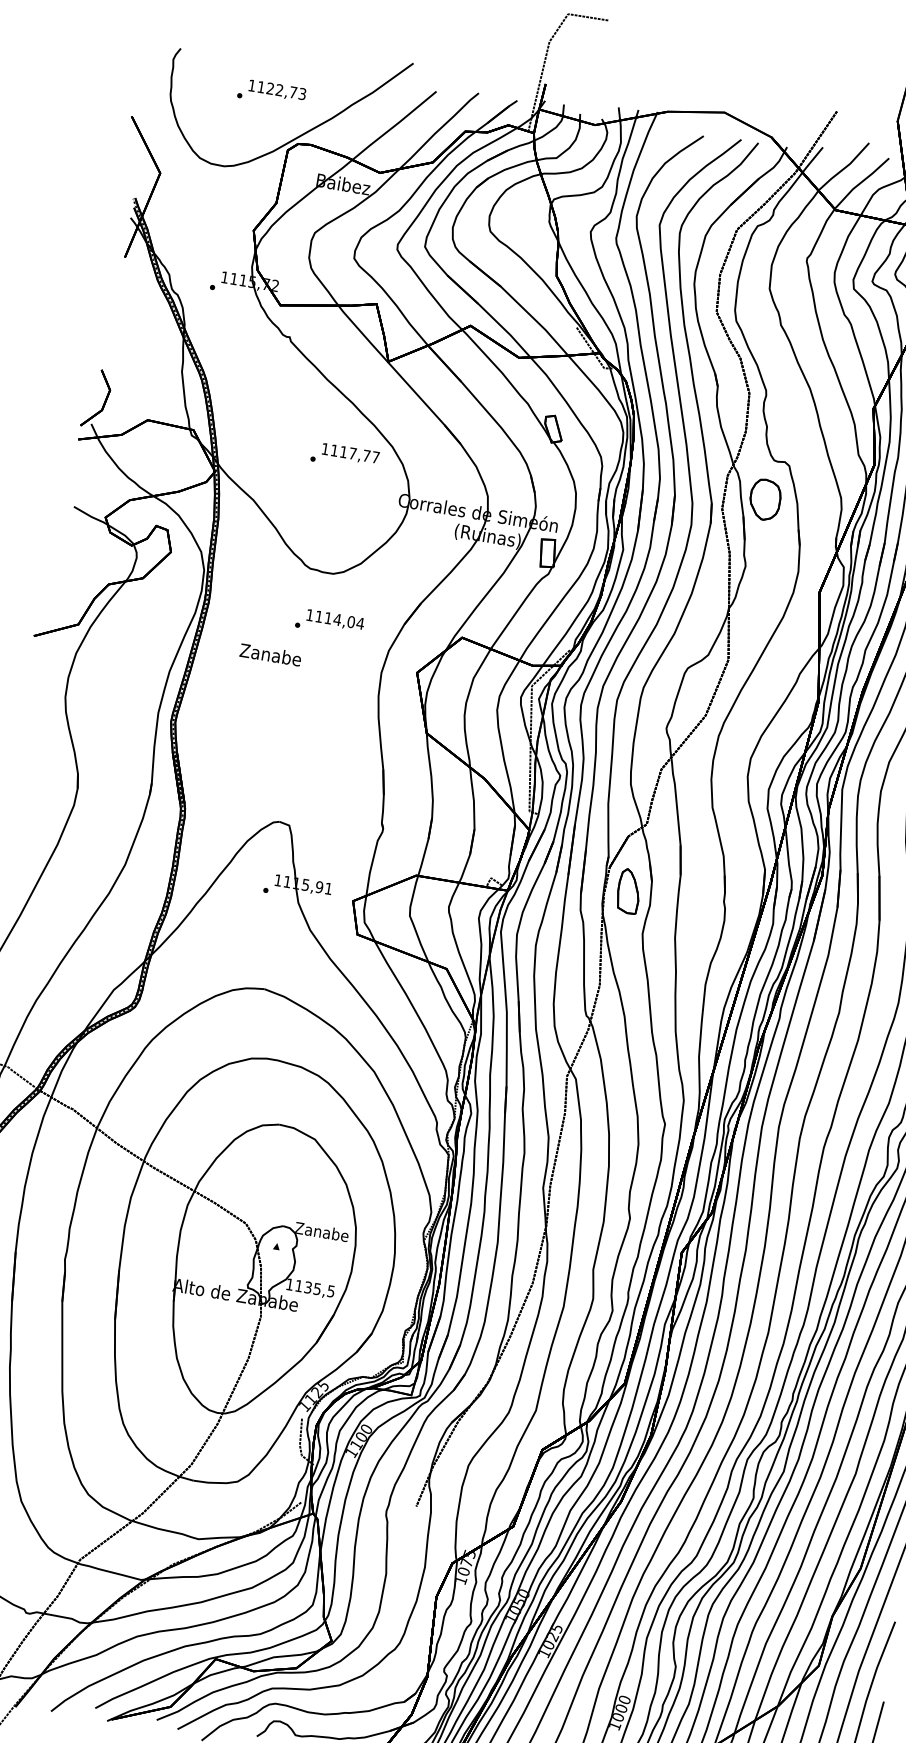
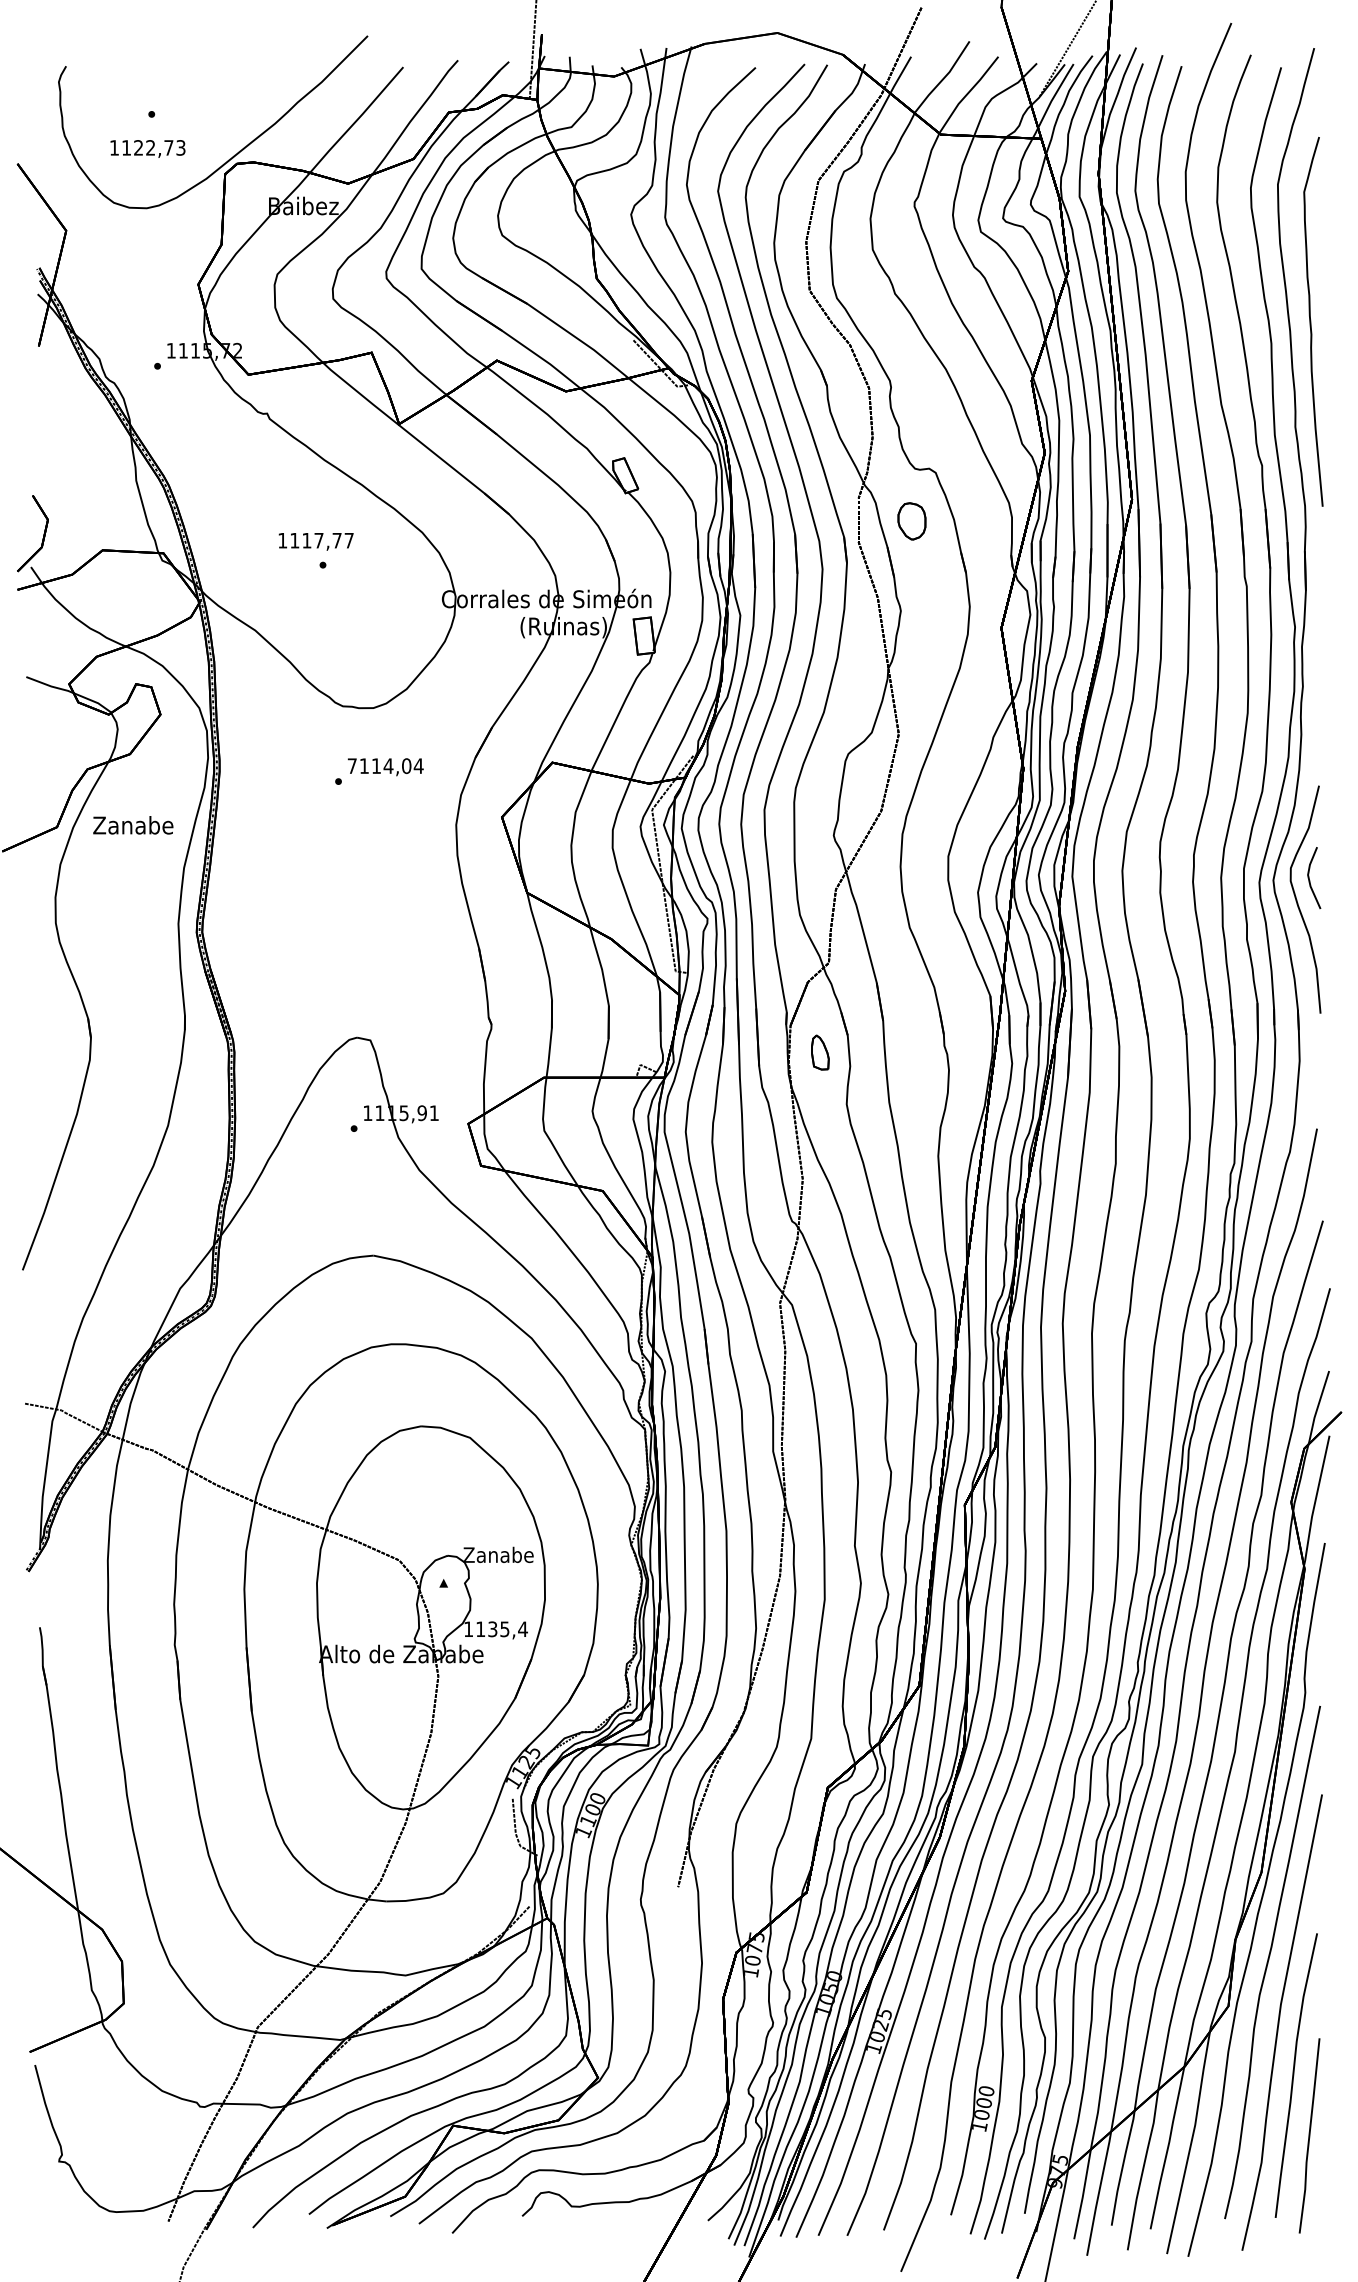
text: (277, 90) -> (147, 148), moved
text: (350, 453) -> (315, 541), moved
part: (764, 499) -> (911, 521), size x0.7
text: (309, 614) -> (351, 765), 1114,04 -> 7114,04
text: (270, 655) -> (133, 825), moved
part: (629, 891) -> (820, 1052), size x0.6
text: (330, 1291) -> (522, 1629), 1135,5 -> 1135,4

